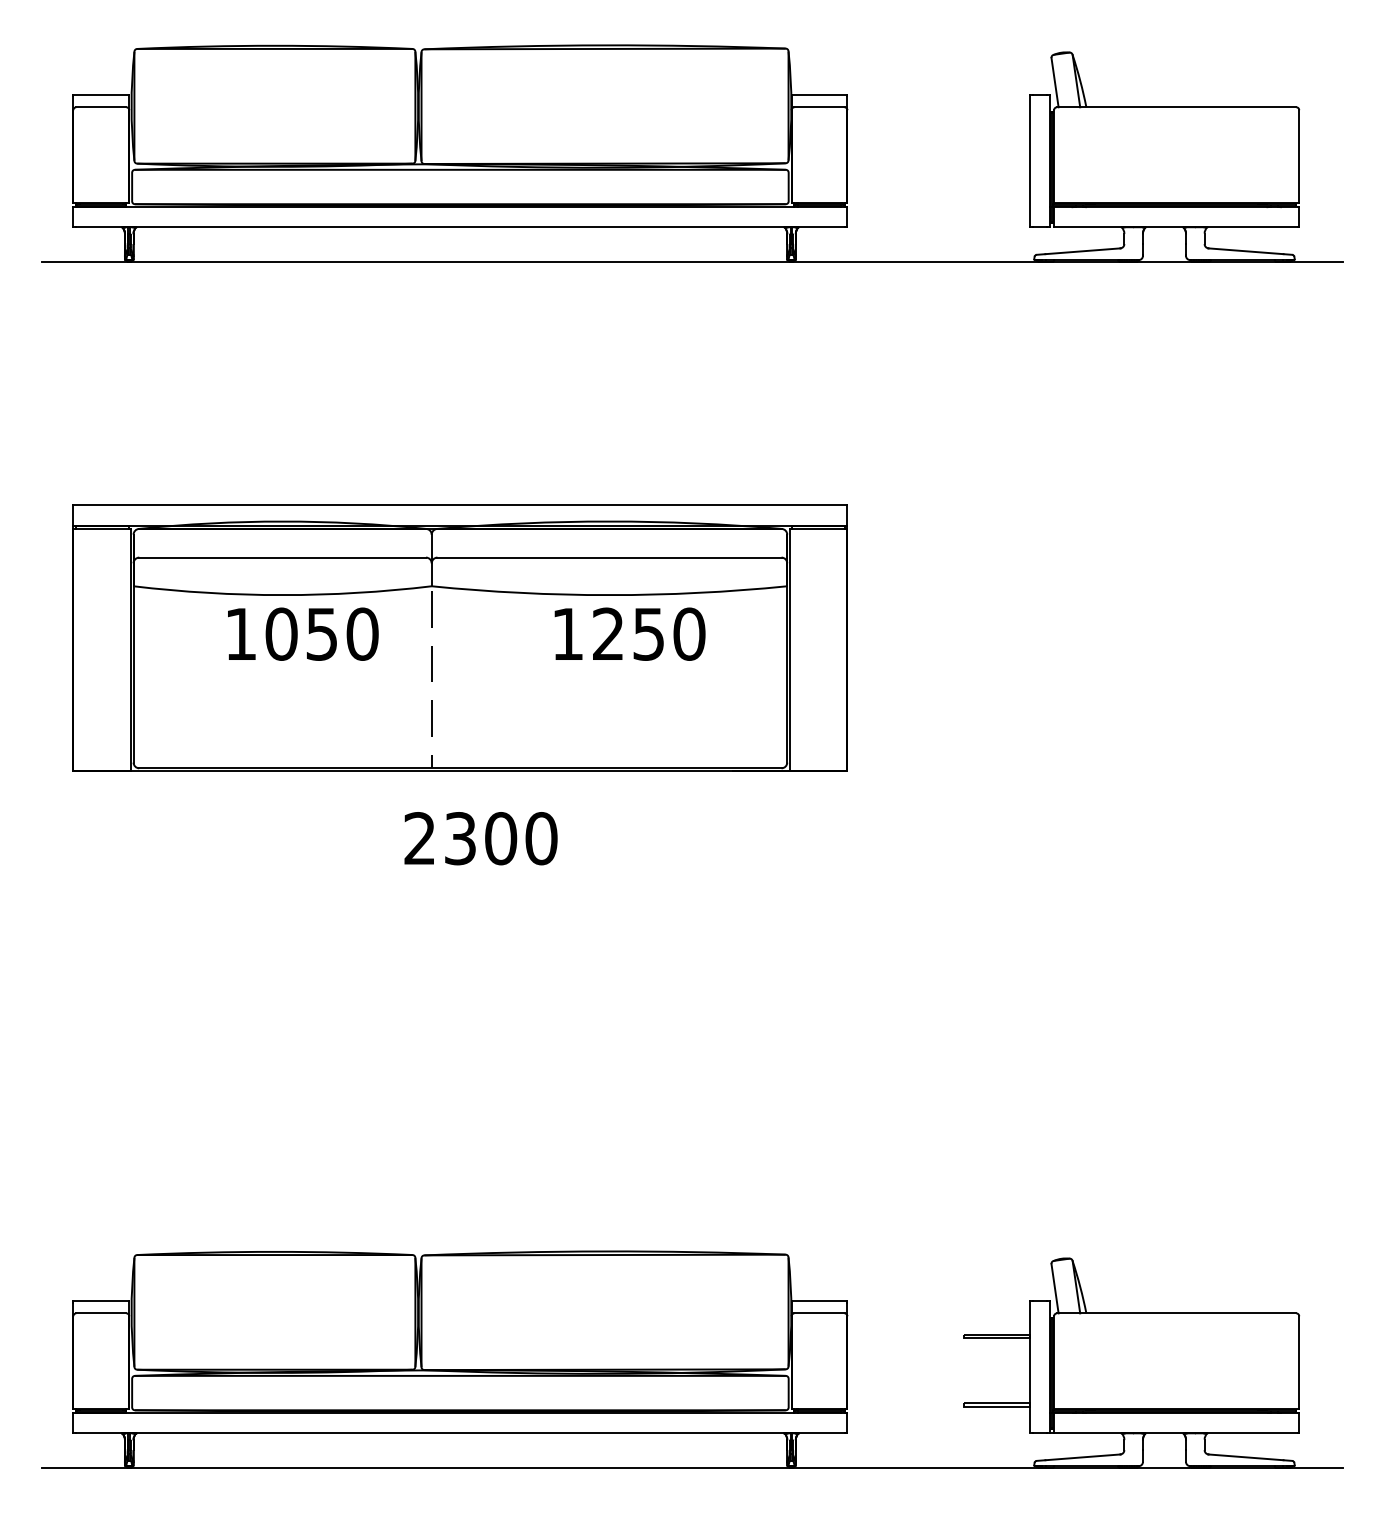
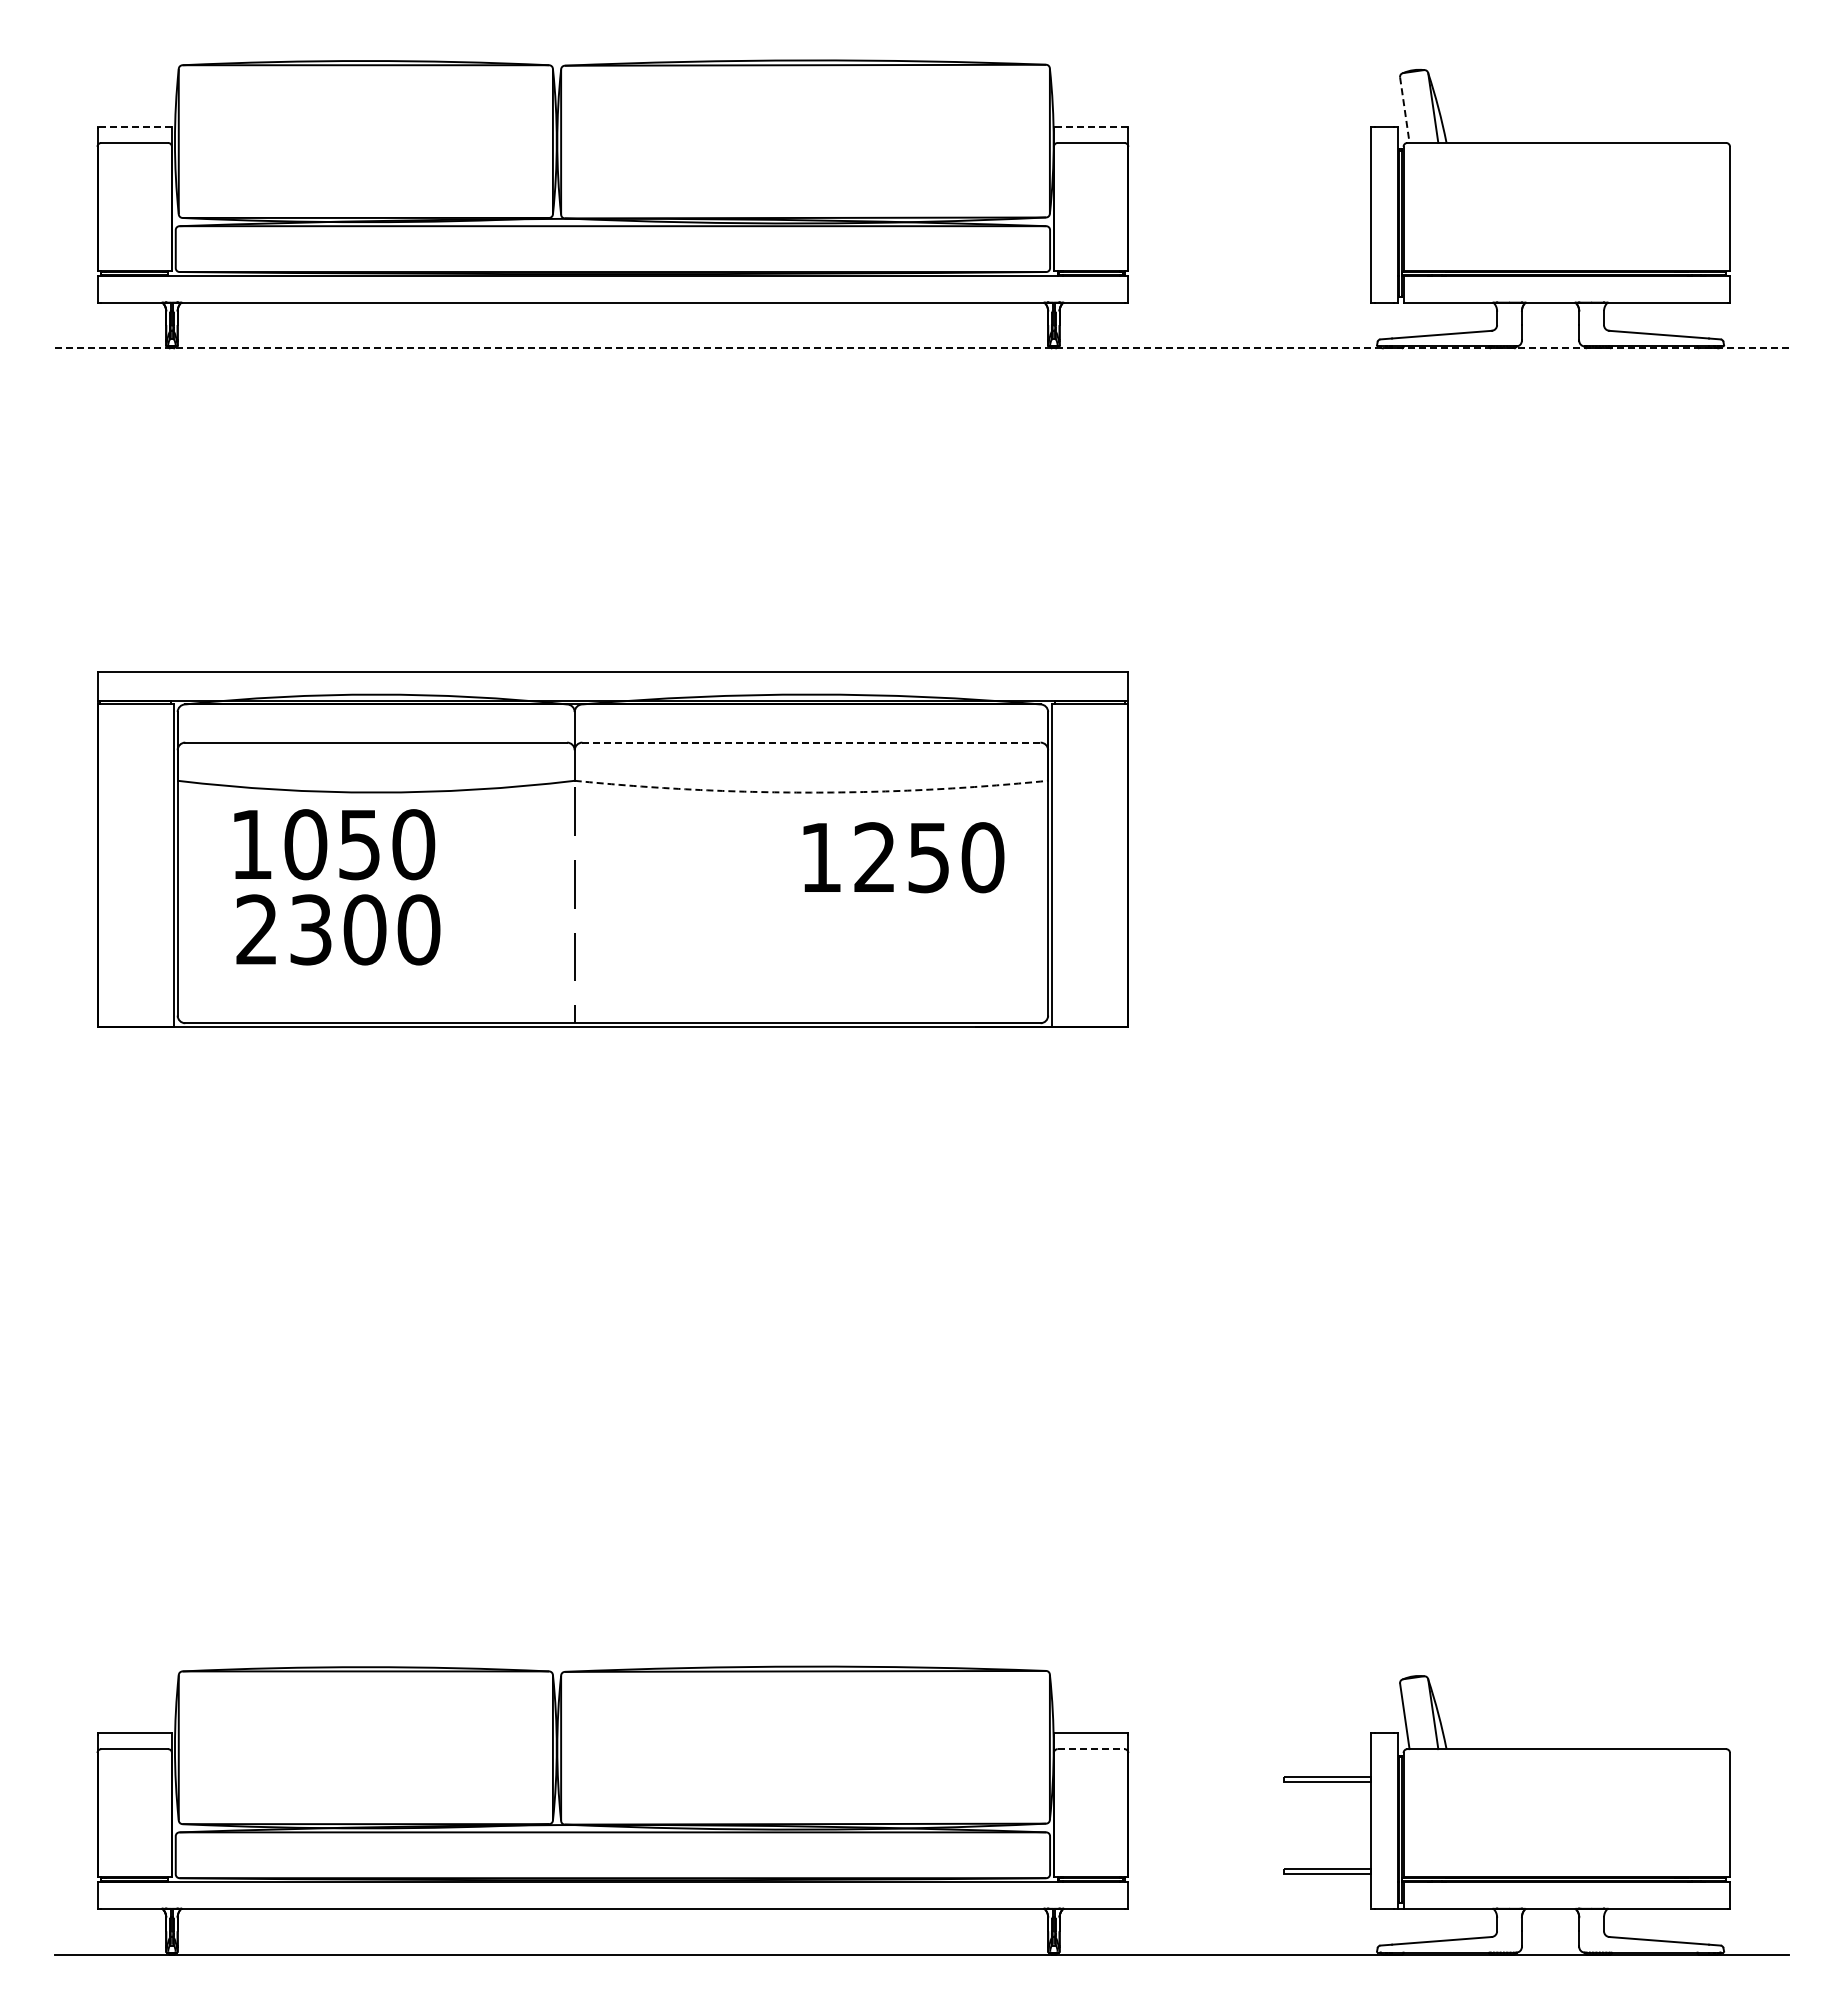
line: (1054, 82) -> (1404, 110), solid -> dashed
line: (101, 94) -> (134, 126), solid -> dashed
line: (819, 94) -> (1090, 126), solid -> dashed
line: (692, 261) -> (922, 348), solid -> dashed
line: (609, 557) -> (811, 742), solid -> dashed
arc: (609, 595) -> (811, 792), solid -> dashed
text: (303, 634) -> (334, 844), moved
text: (629, 634) -> (903, 857), moved
text: (481, 838) -> (338, 929), moved
line: (819, 1313) -> (1091, 1749), solid -> dashed

